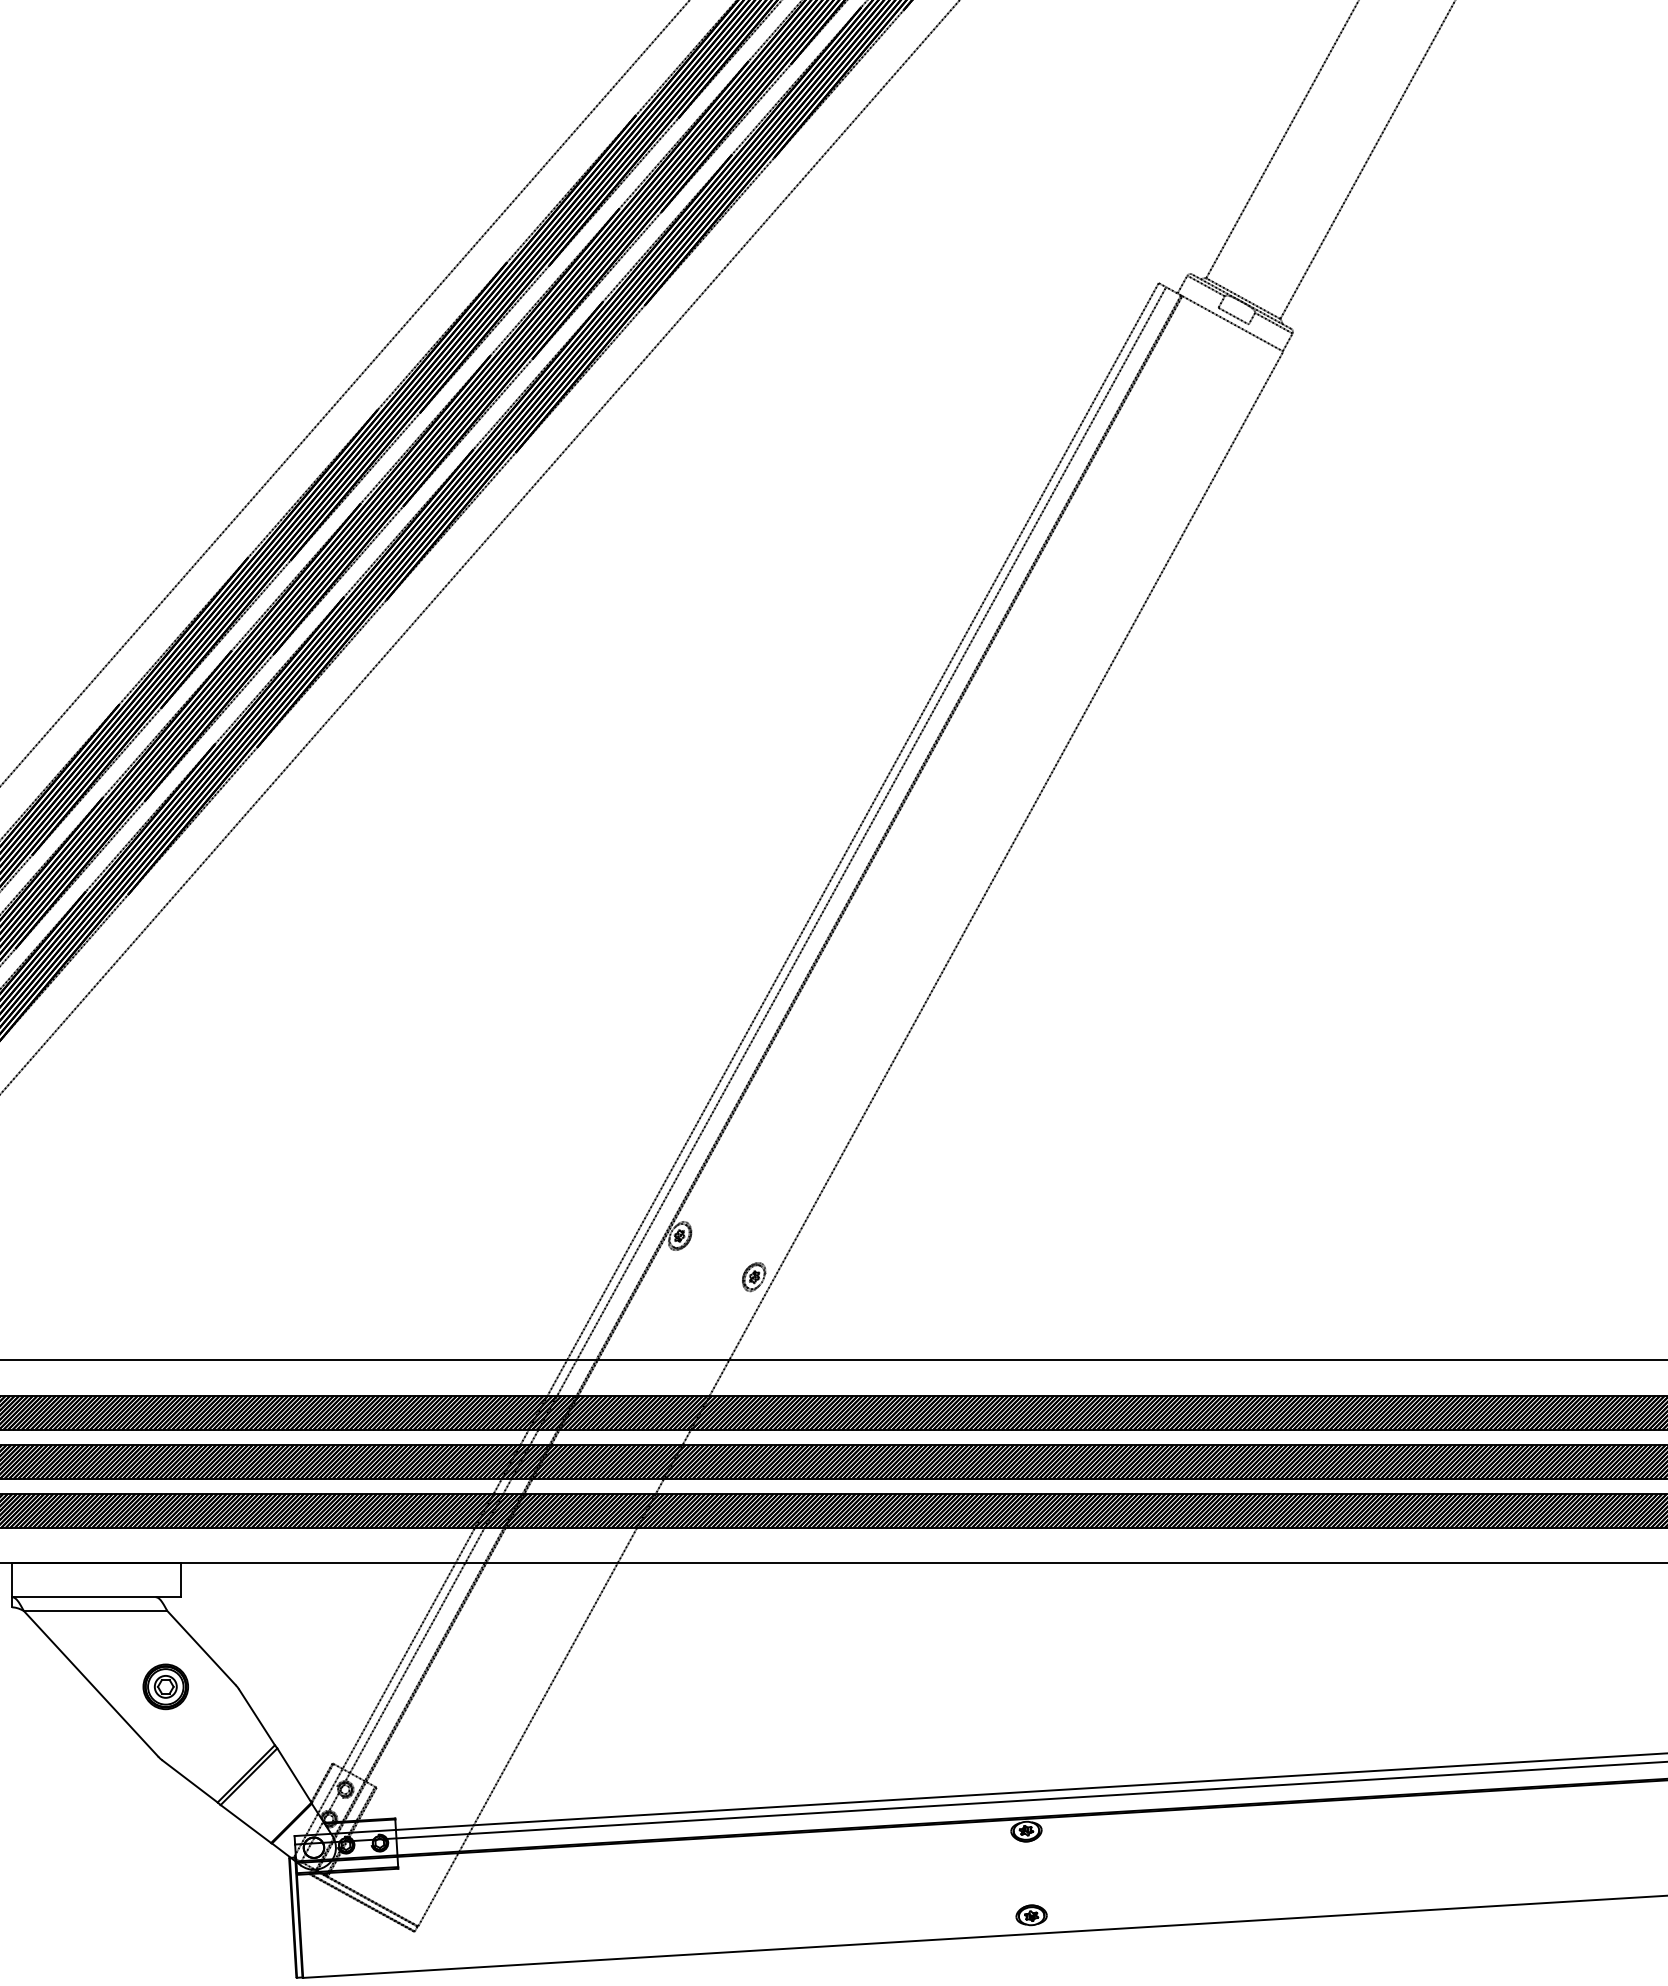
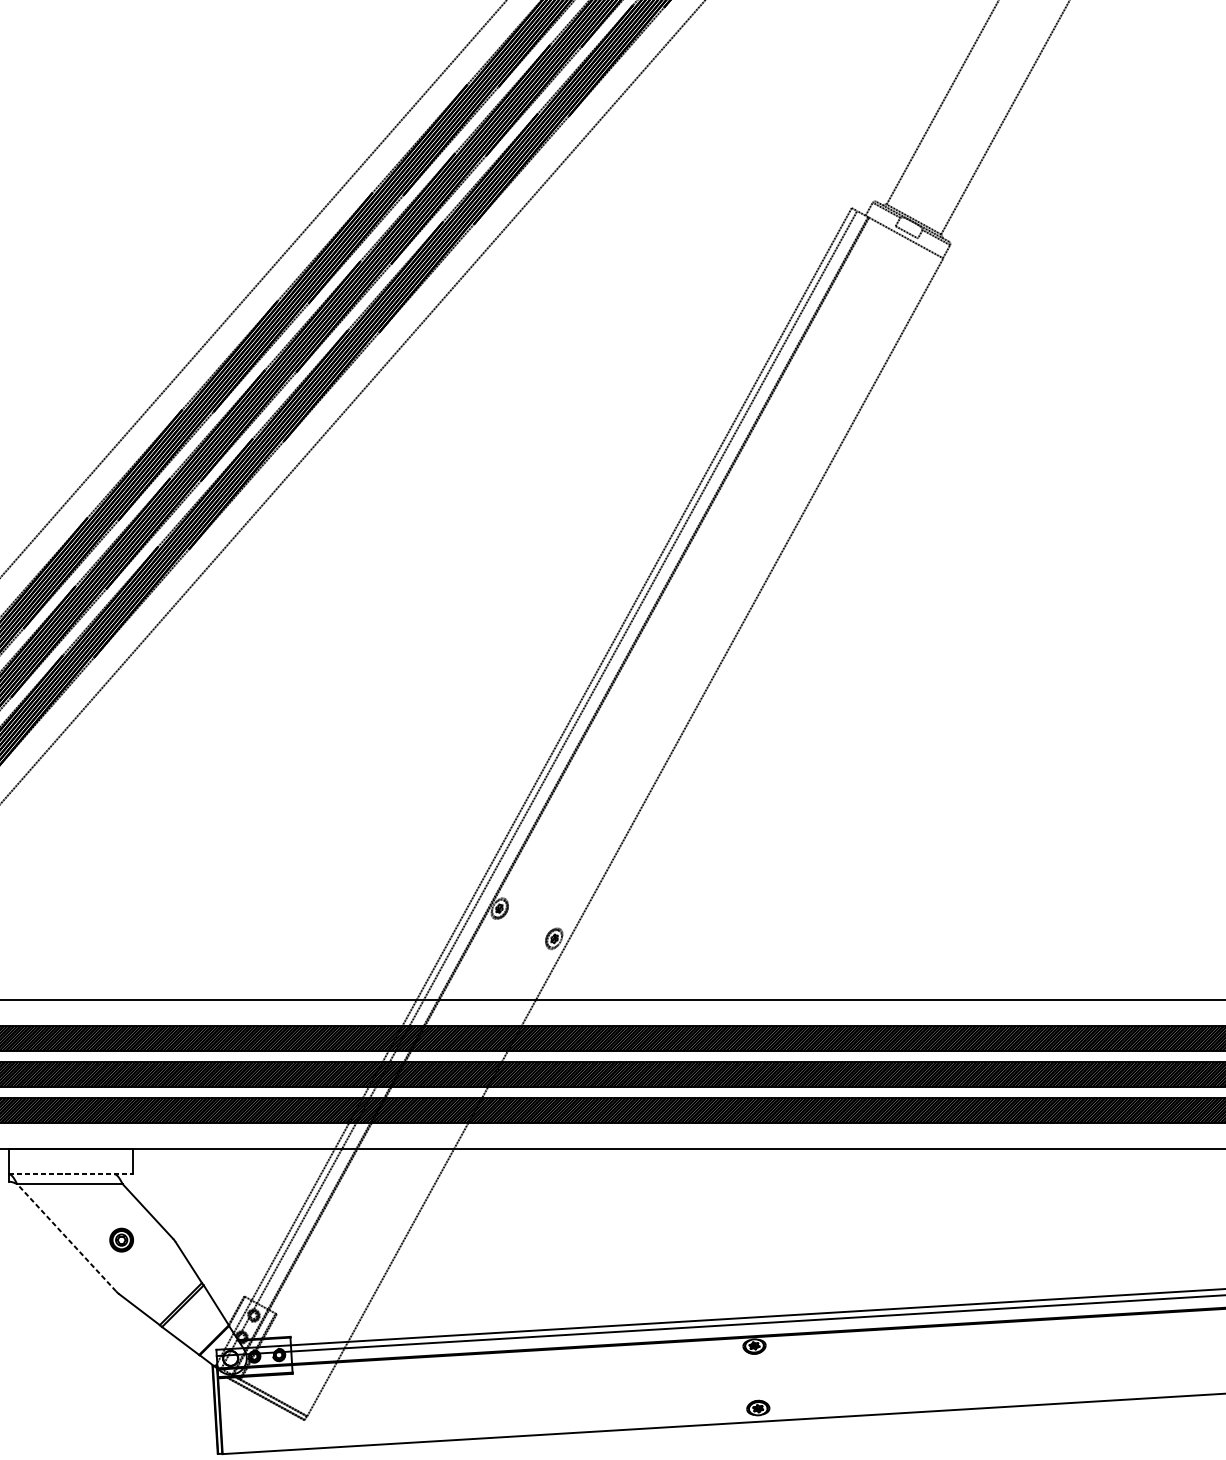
line: (96, 1597) -> (70, 1174), solid -> dashed
line: (90, 1683) -> (66, 1237), solid -> dashed
part: (165, 1686) -> (121, 1239), size x0.7

